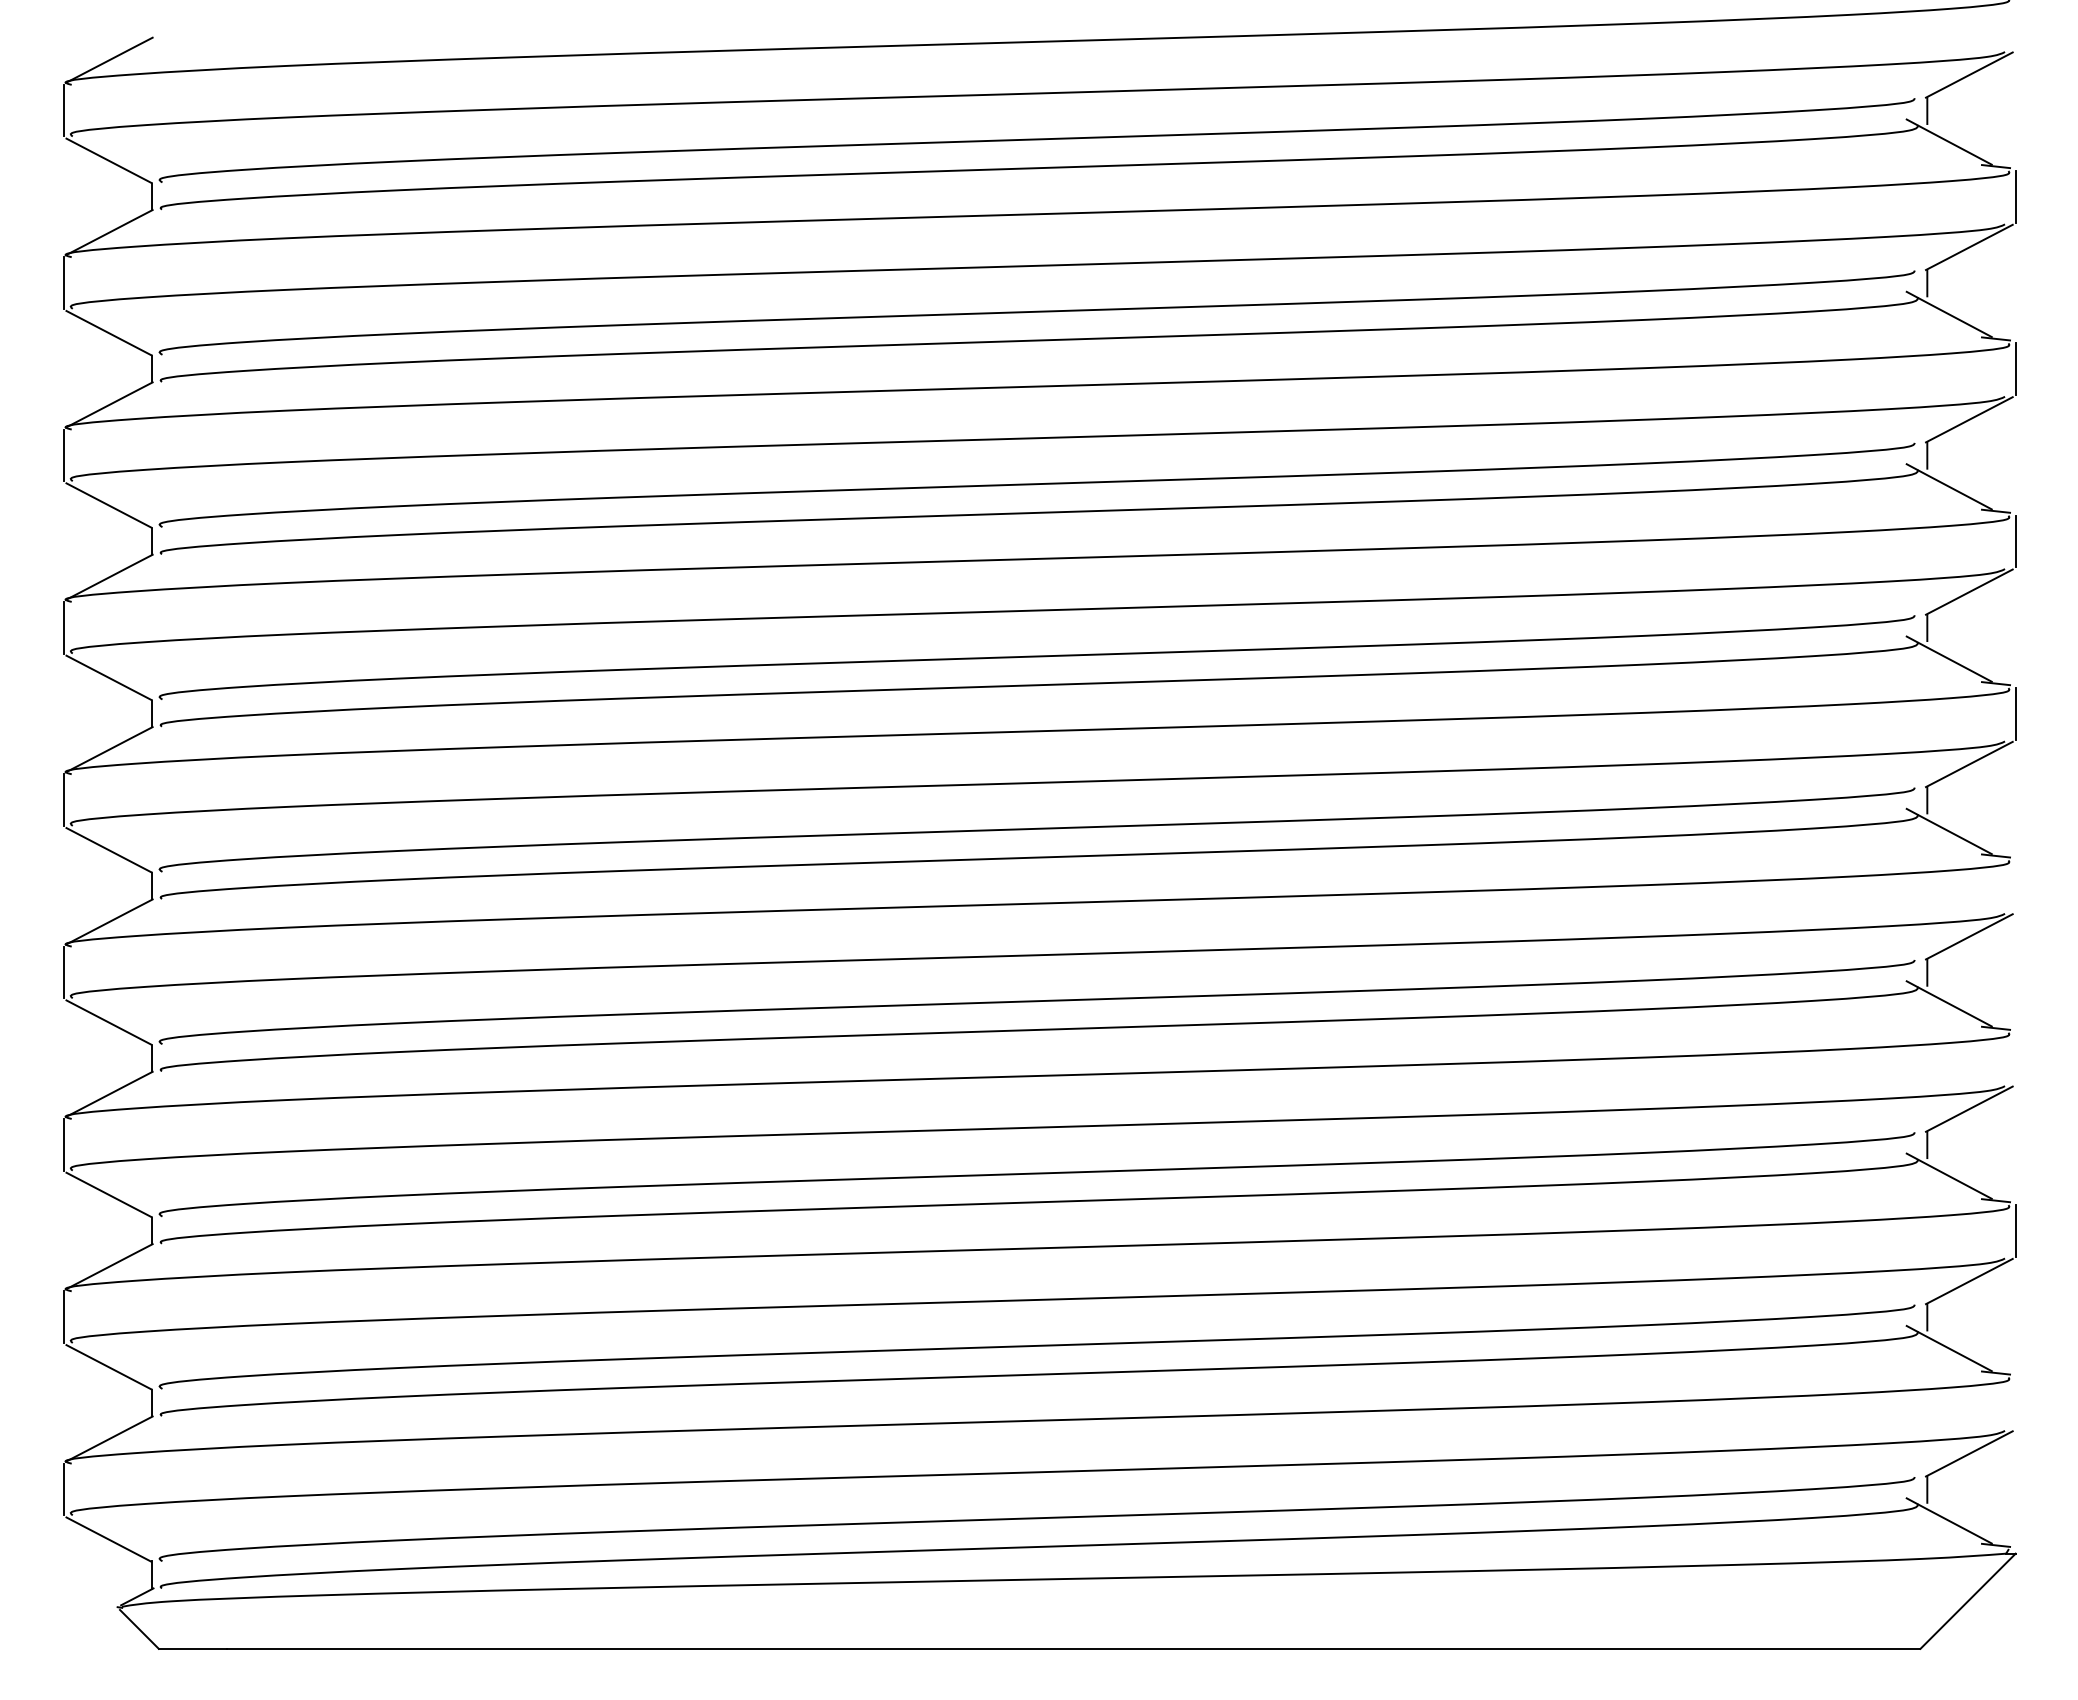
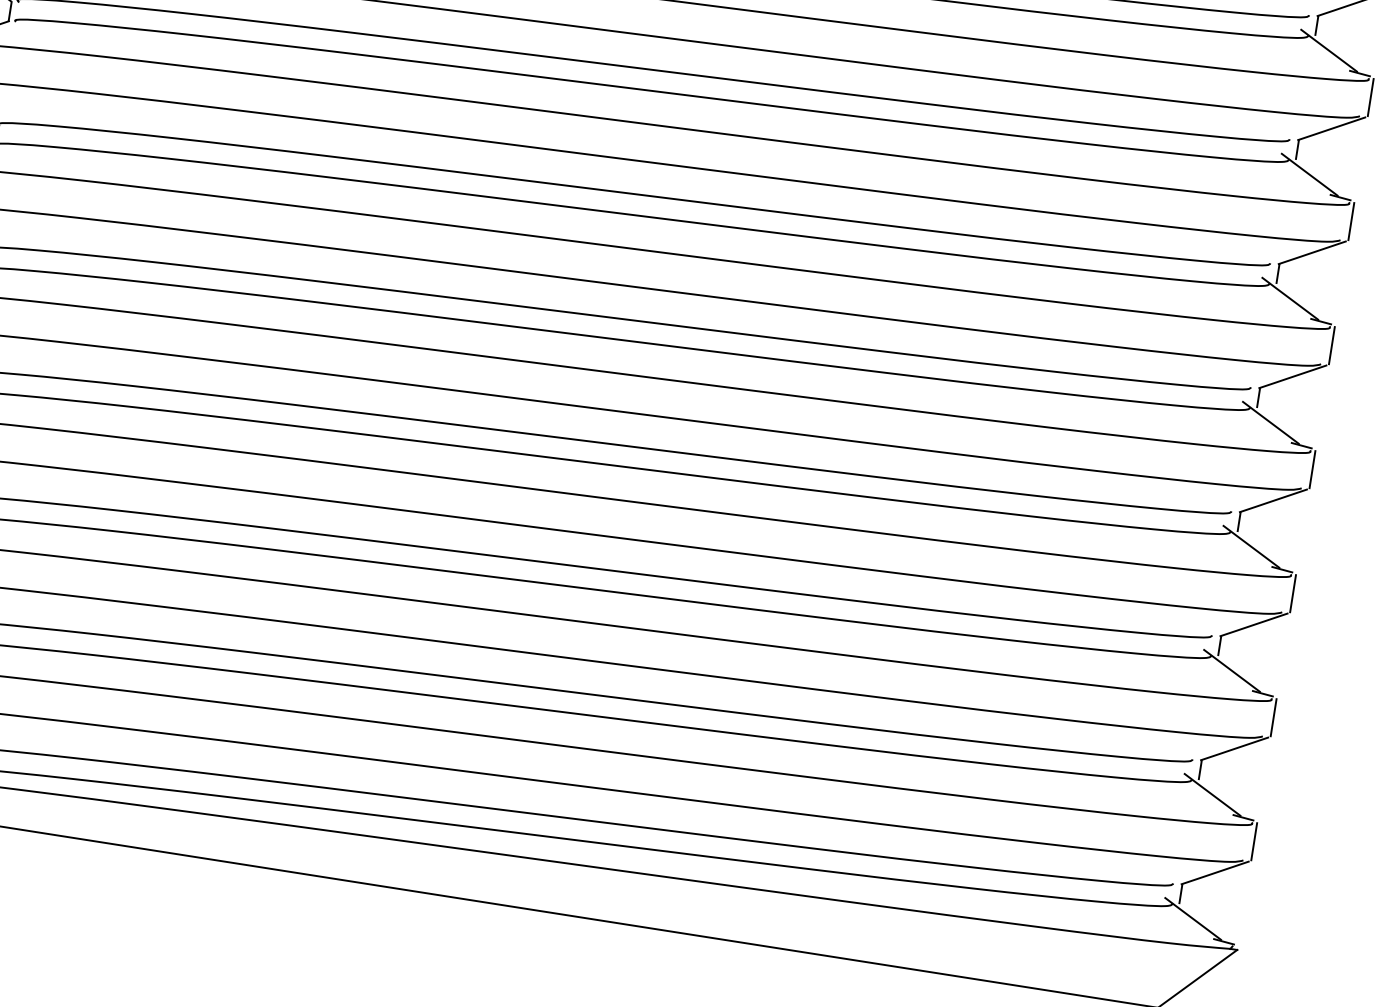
line: (2015, 885) -> (1312, 469), added
line: (2015, 1058) -> (1292, 593), added
line: (2015, 1403) -> (1254, 841), added

